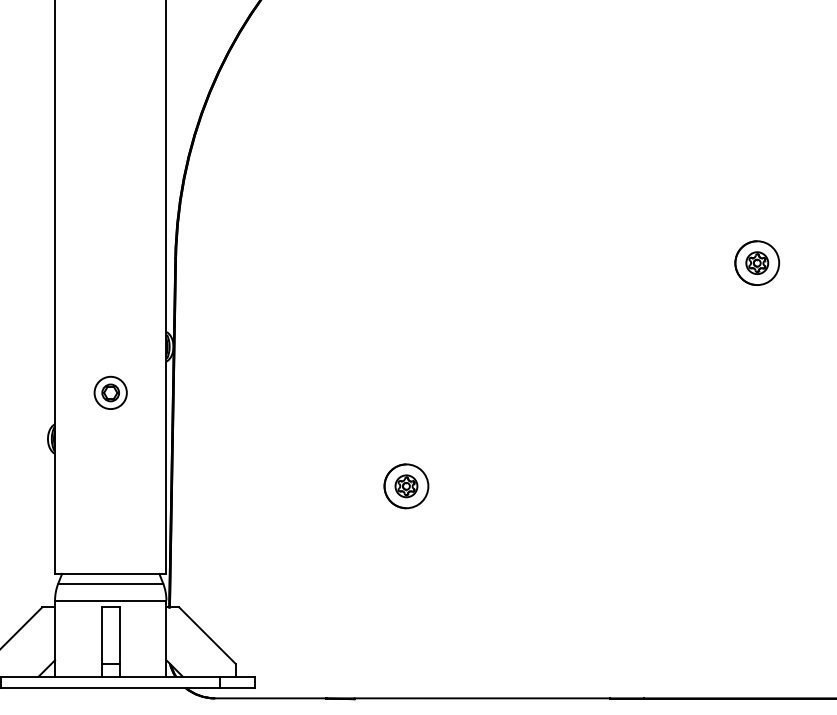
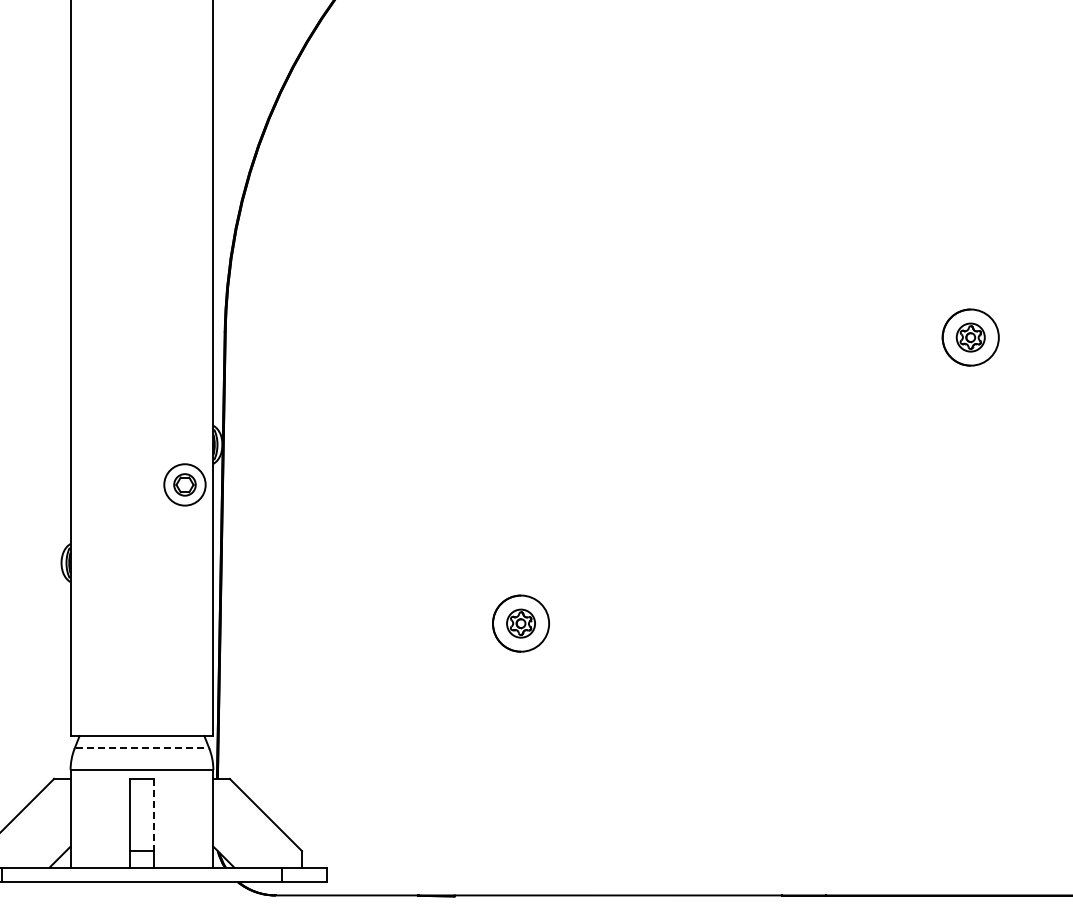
part: (110, 392) -> (184, 484), moved
line: (111, 583) -> (142, 748), solid -> dashed
line: (119, 635) -> (153, 815), solid -> dashed

